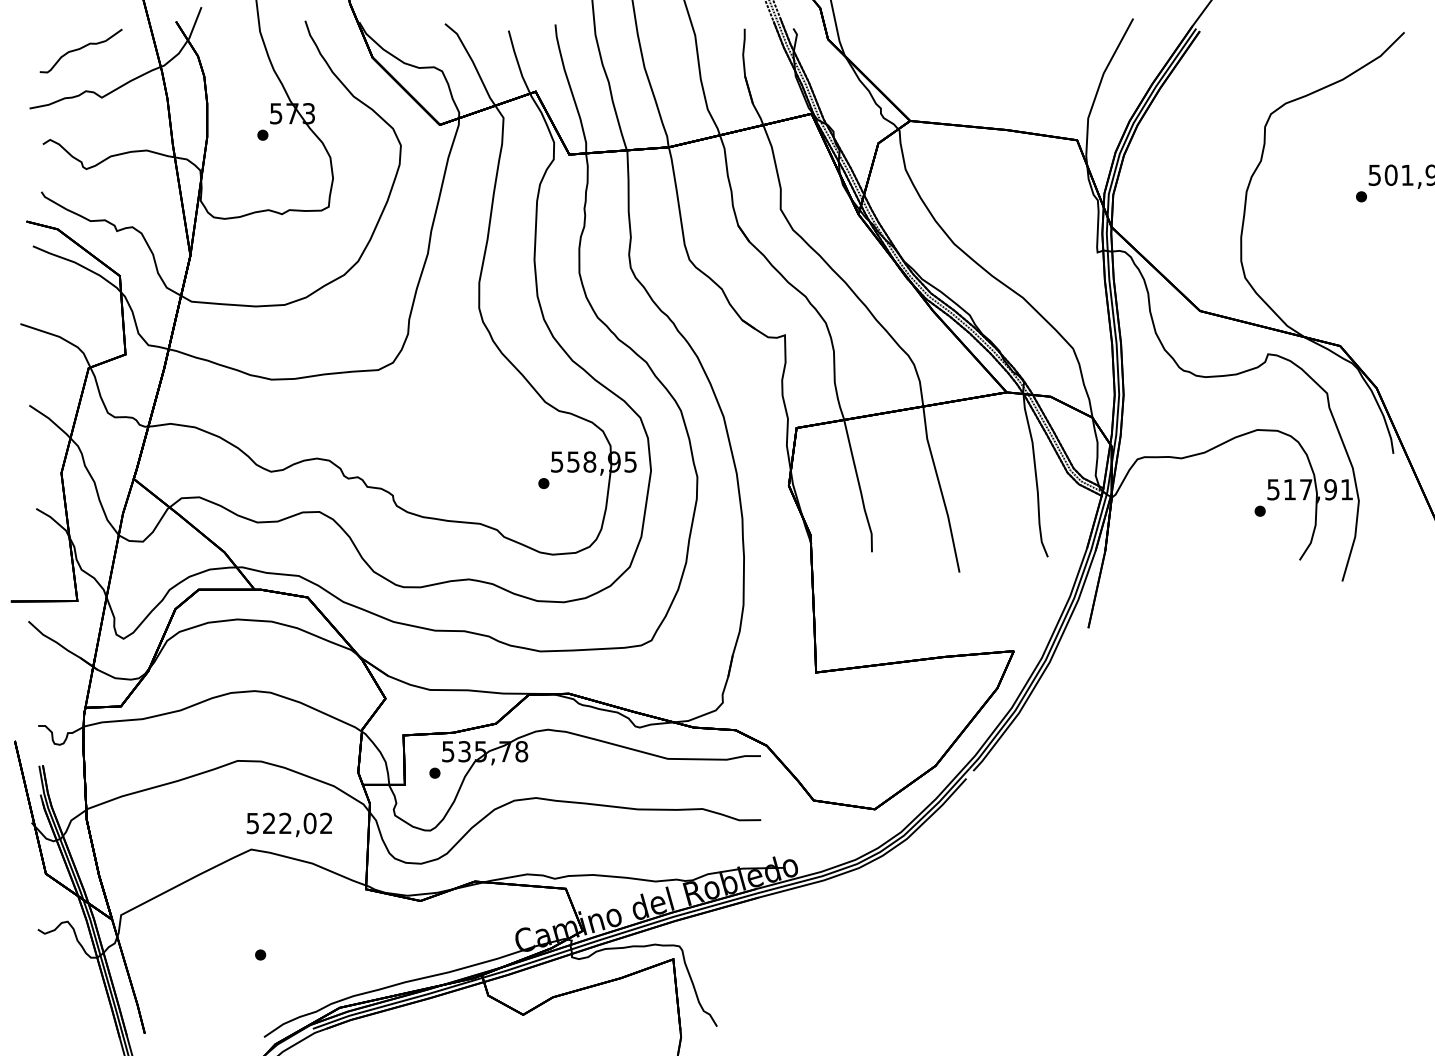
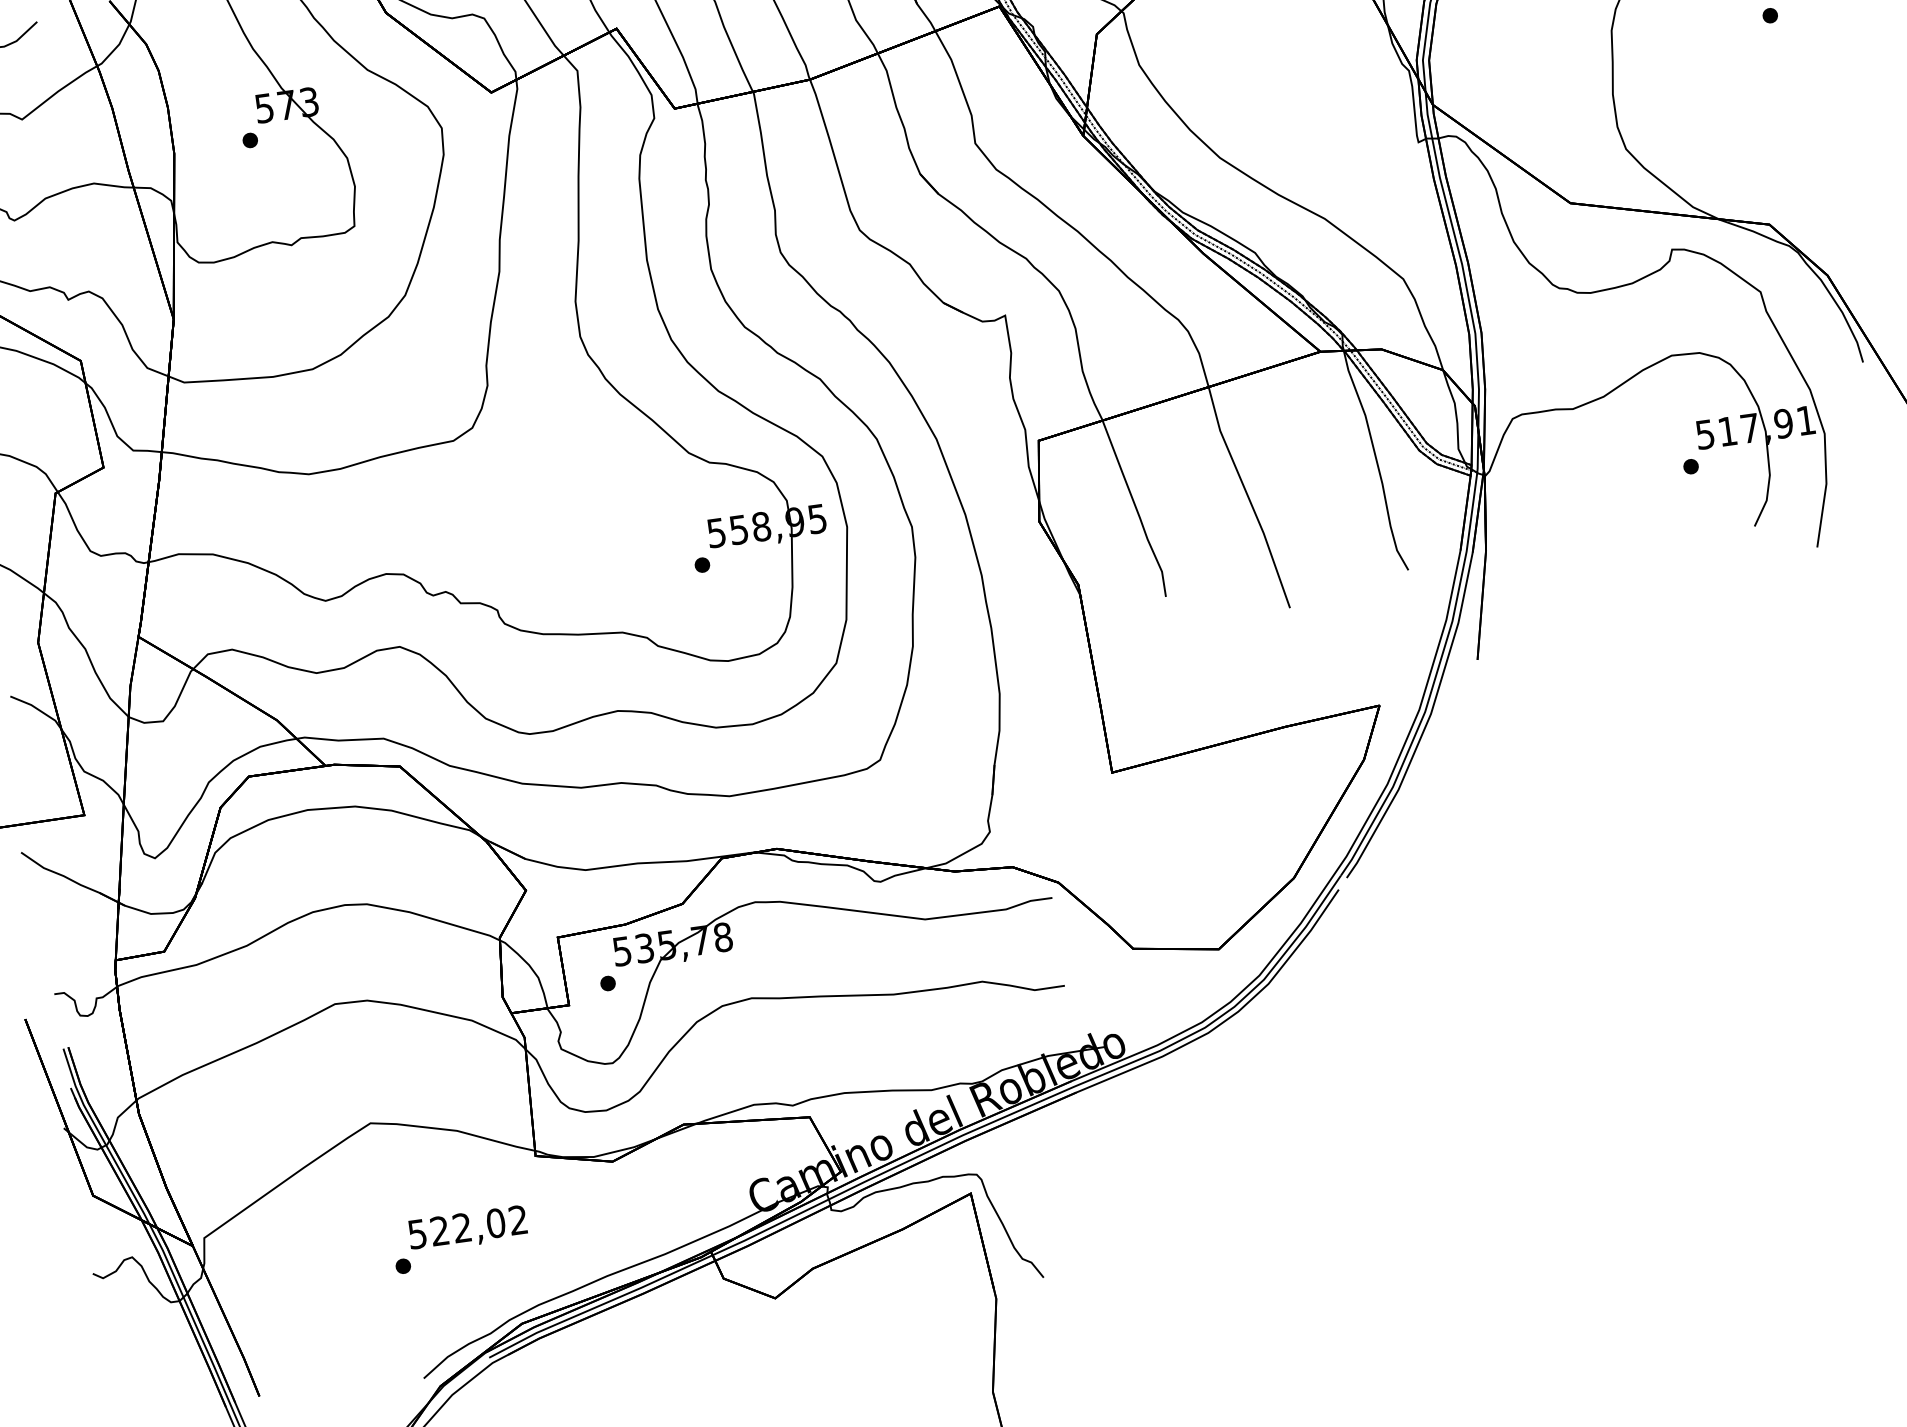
text: (288, 824) -> (466, 1228), moved

